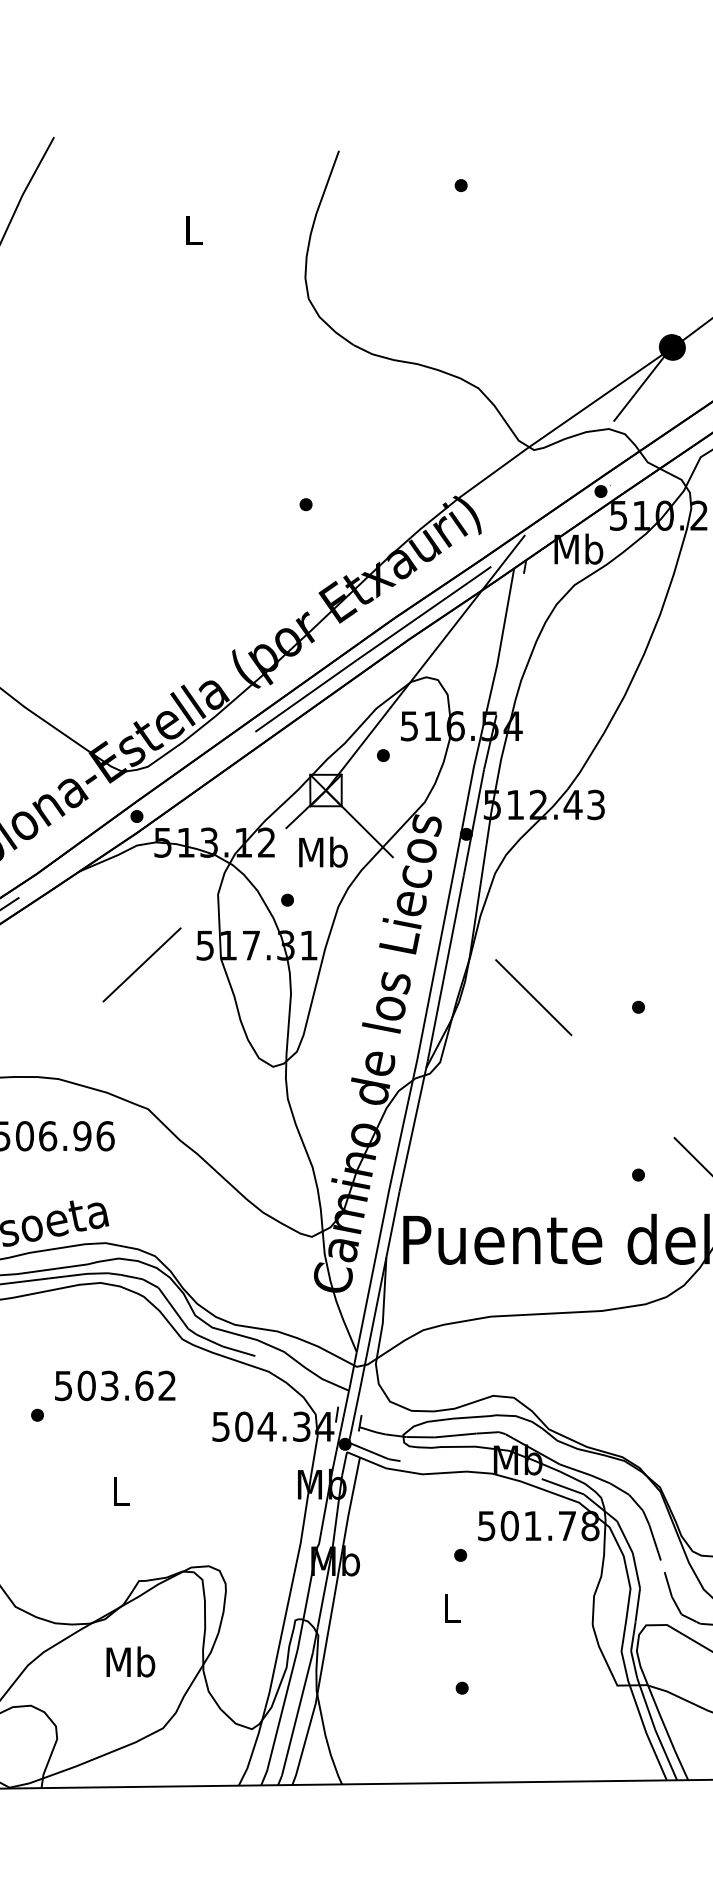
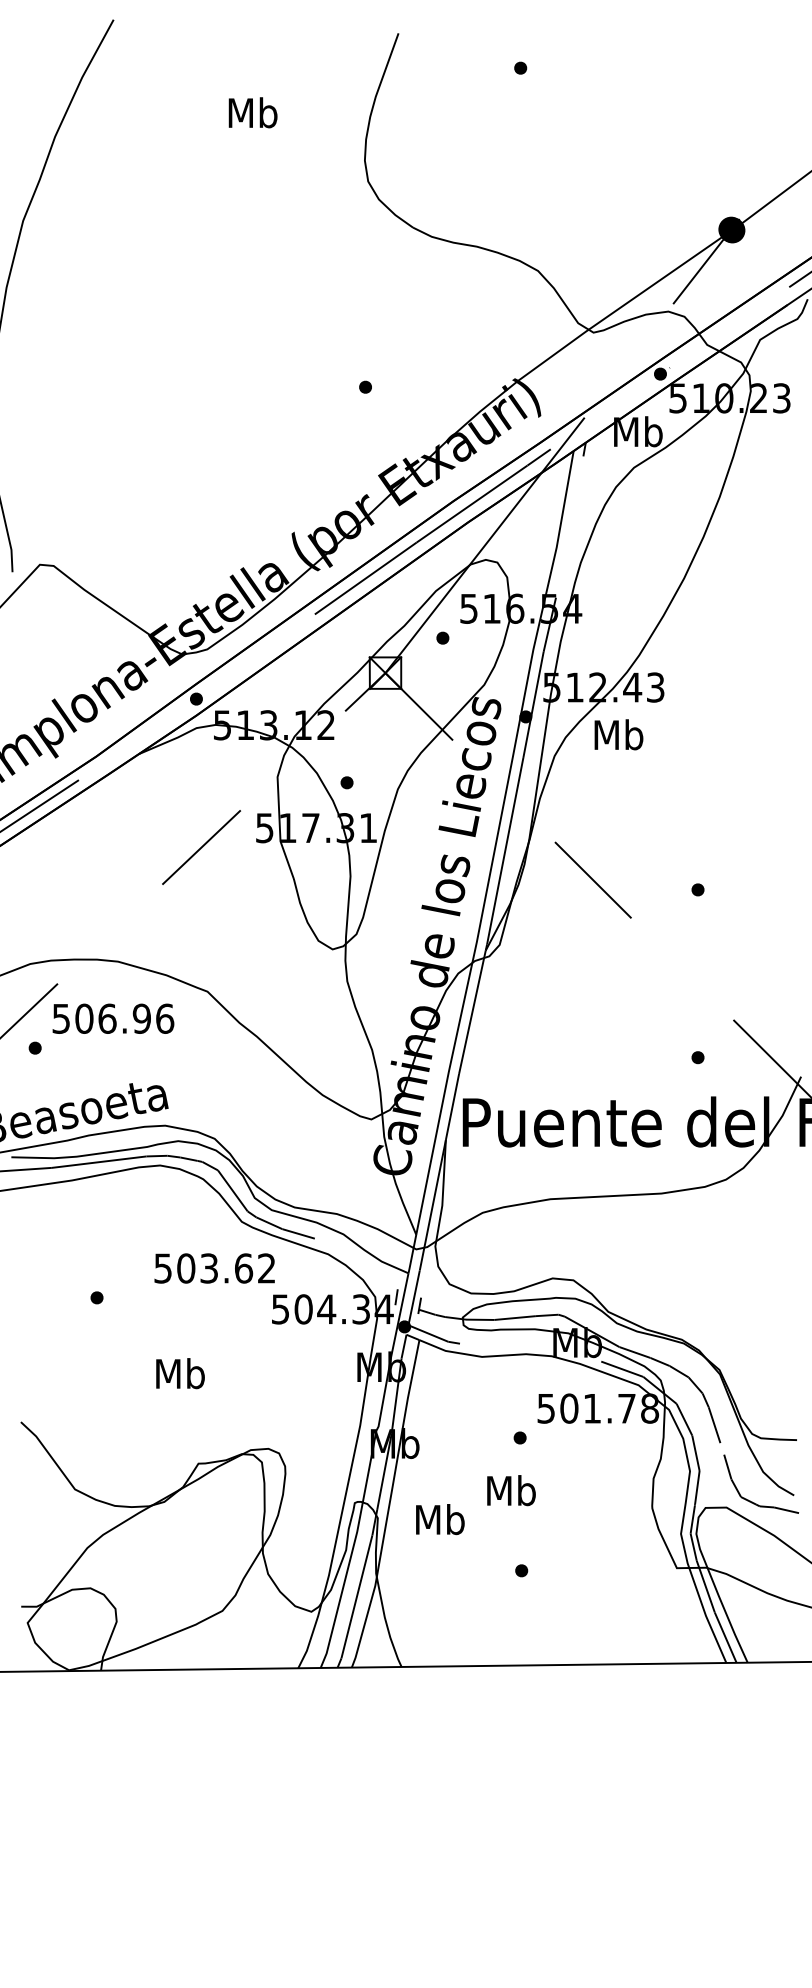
text: (193, 229) -> (252, 112), L -> Mb
text: (323, 851) -> (618, 734), moved
text: (115, 1385) -> (214, 1268), moved
text: (121, 1490) -> (180, 1373), L -> Mb
text: (452, 1607) -> (511, 1490), L -> Mb
text: (131, 1661) -> (440, 1519), moved

